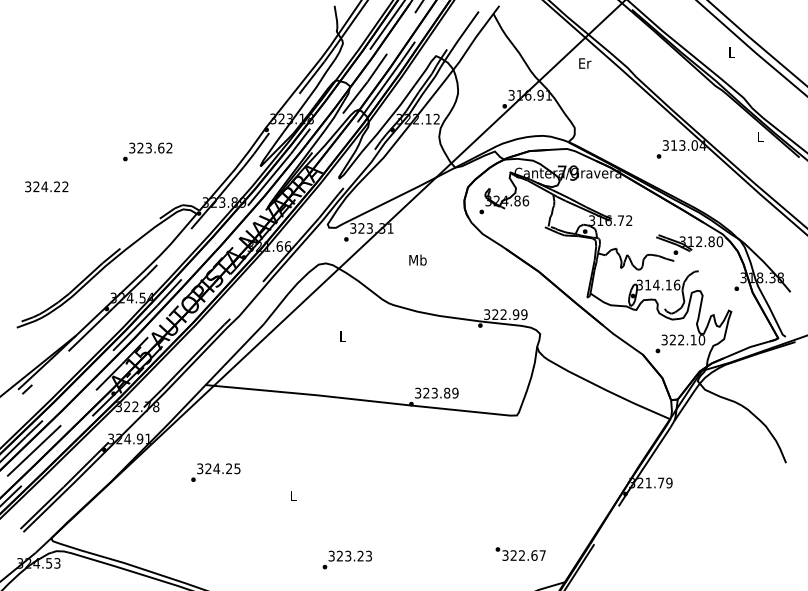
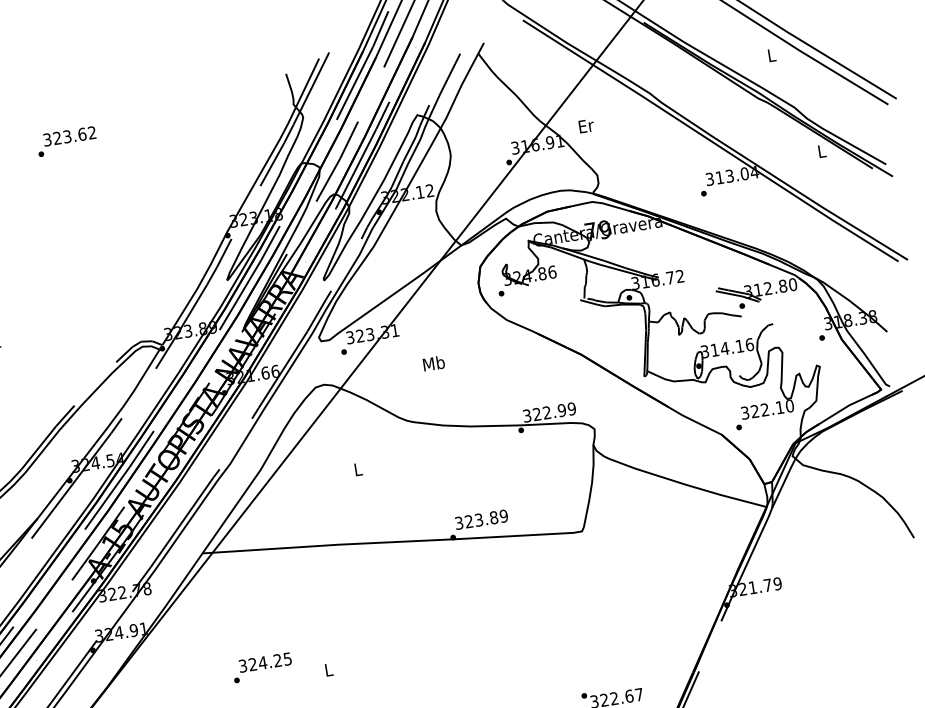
text: (585, 63) -> (586, 125), moved
text: (147, 151) -> (66, 141), moved
text: (215, 472) -> (262, 667), moved

